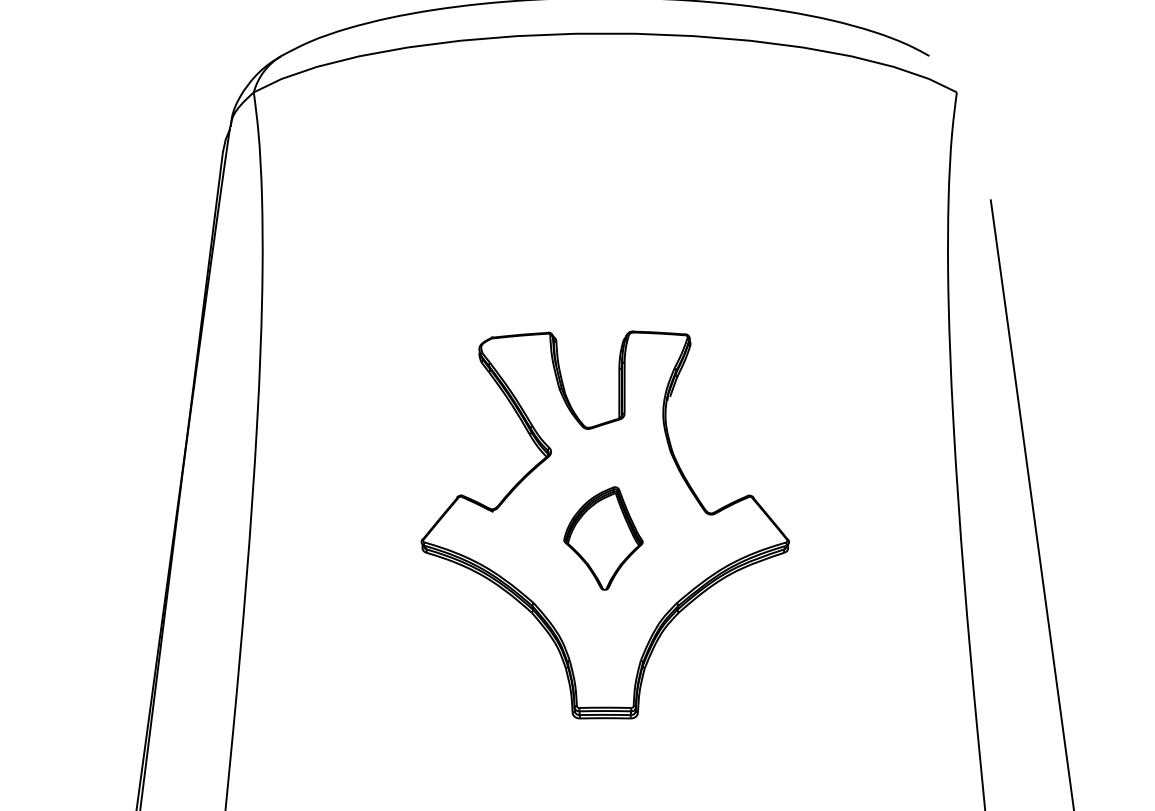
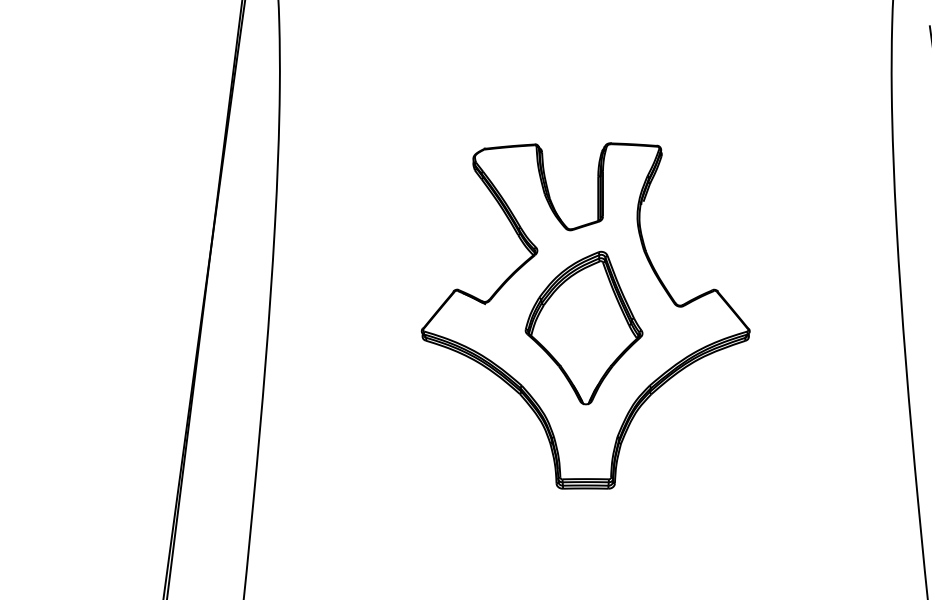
part: (603, 538) -> (584, 328), size x1.67

